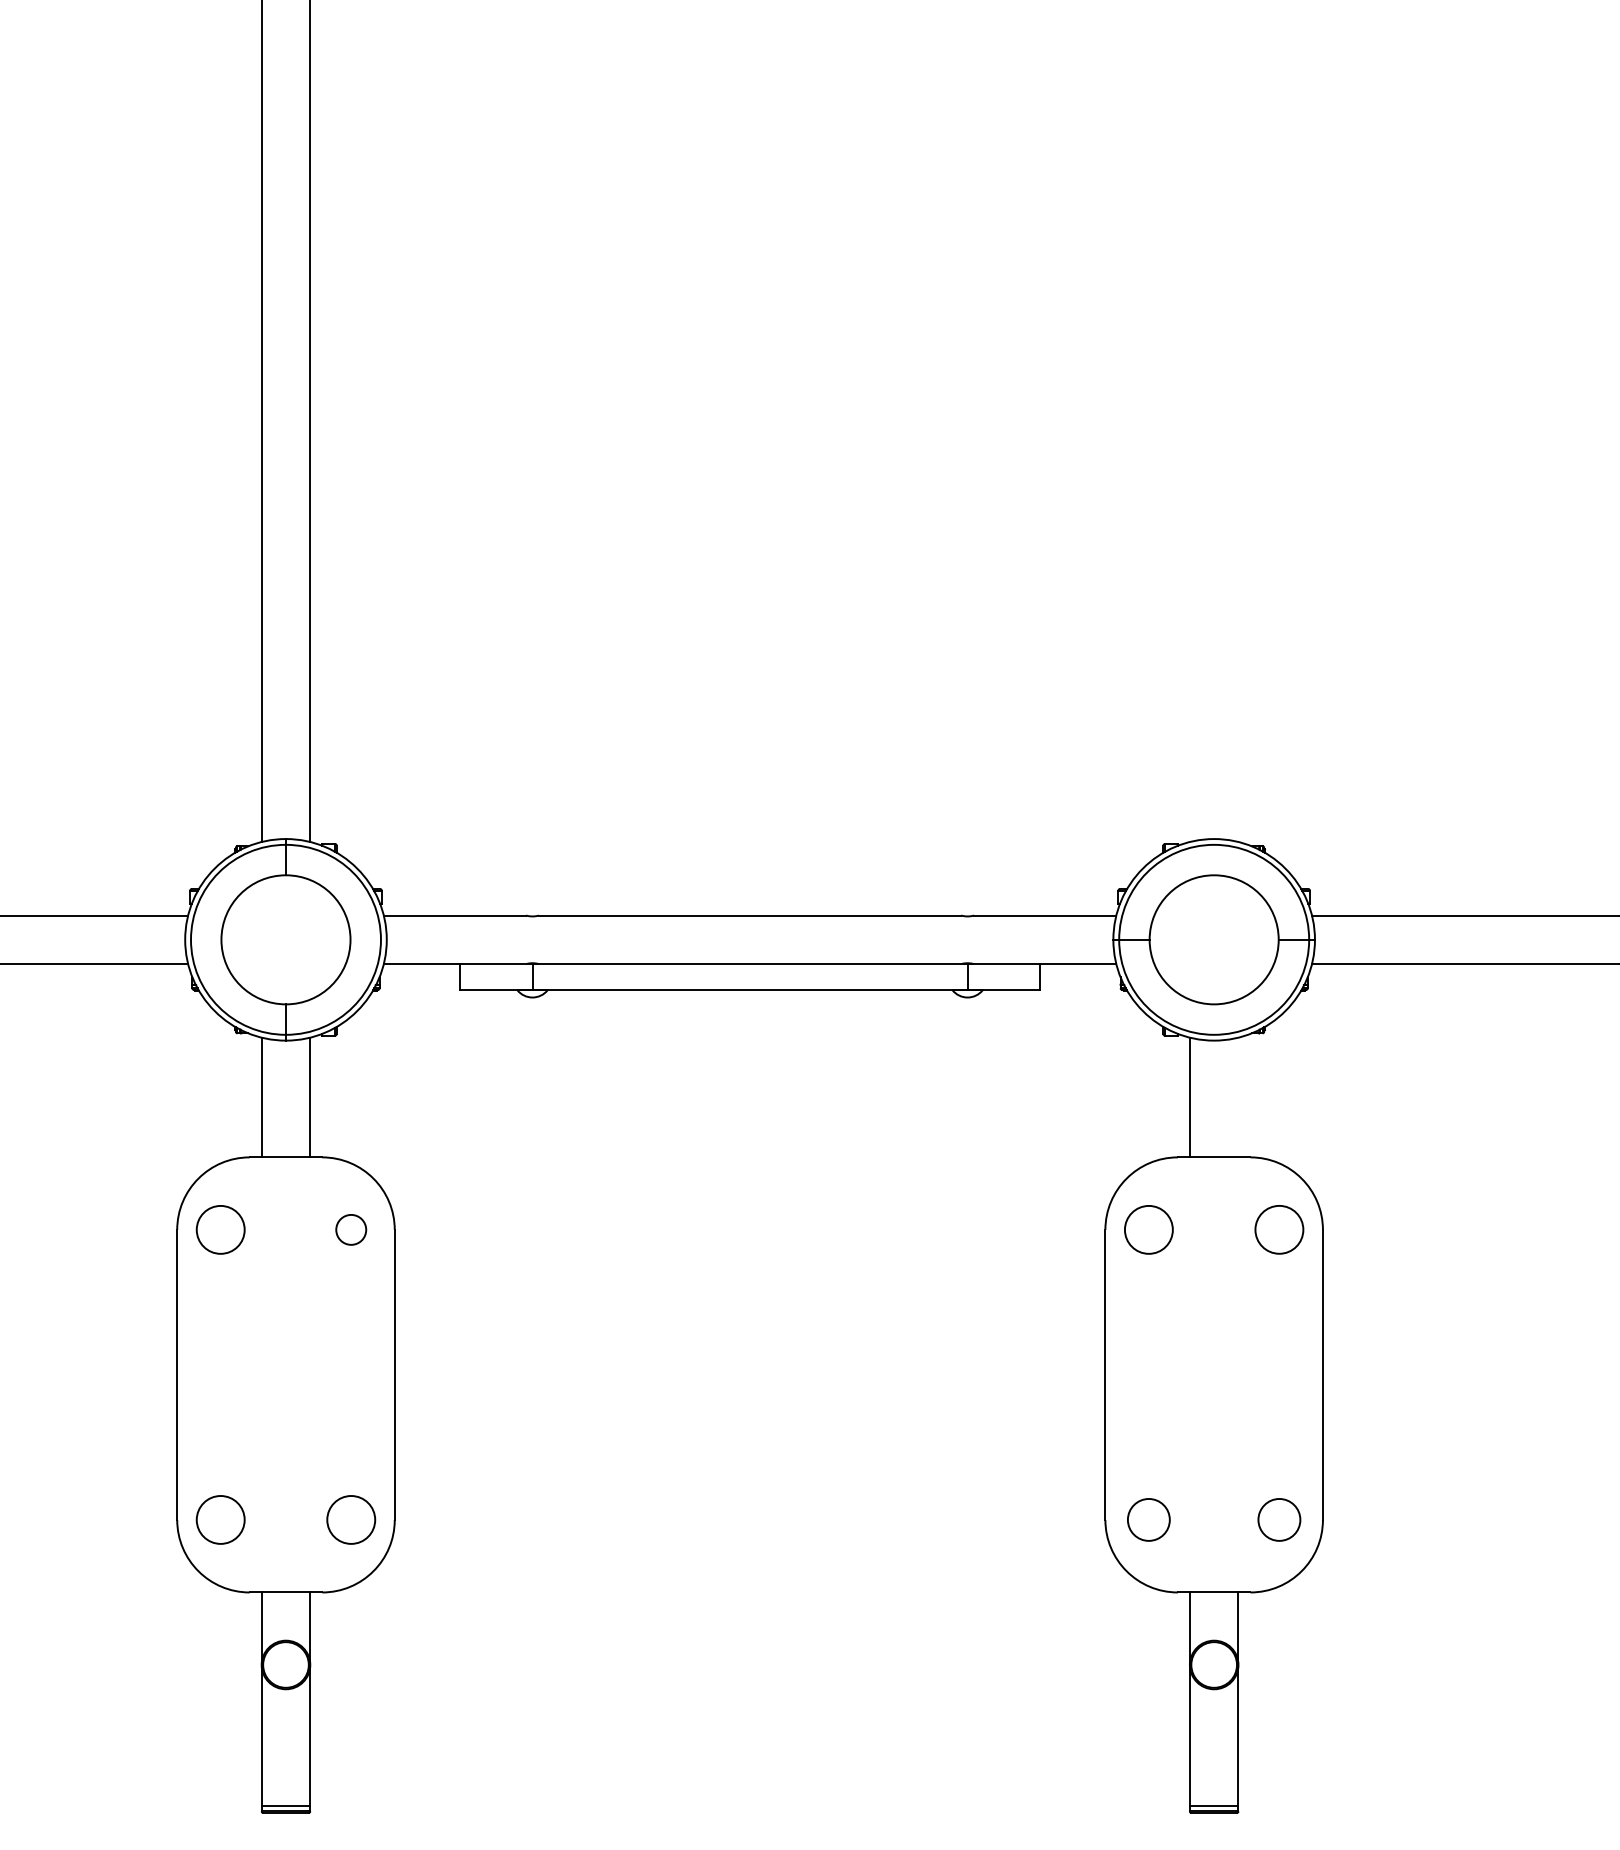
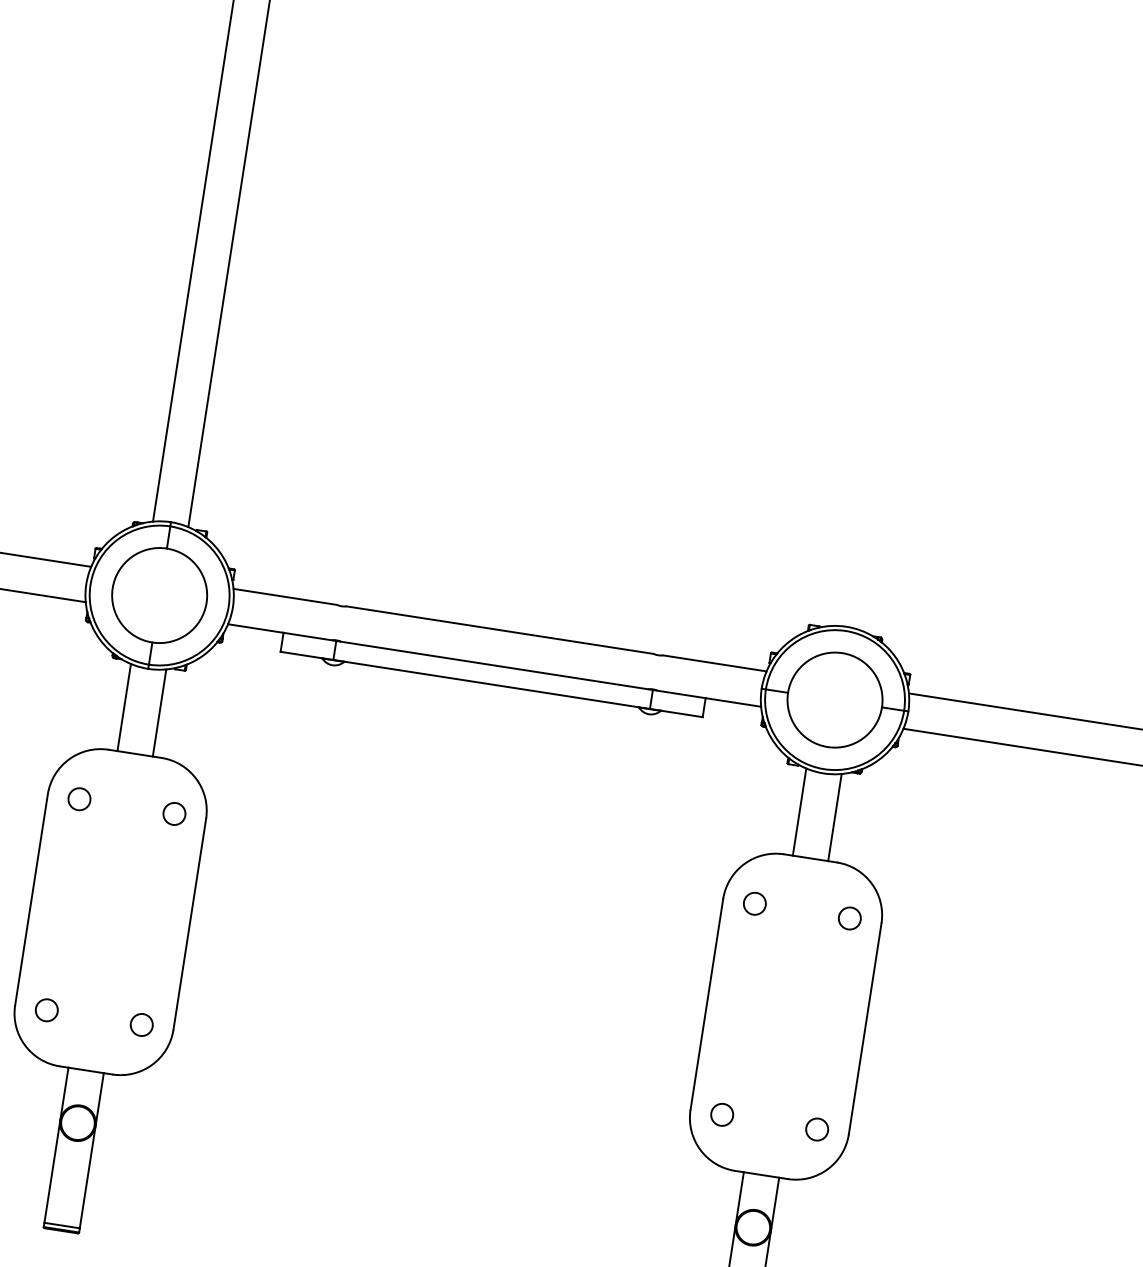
line: (1238, 1097) -> (834, 817), added
circle: (220, 1229) -> (79, 798), size x0.62
circle: (1148, 1229) -> (754, 903), size x0.62
circle: (1279, 1229) -> (849, 918), size x0.62
circle: (220, 1519) -> (46, 1009), size x0.62
circle: (351, 1519) -> (142, 1024), size x0.62
circle: (1148, 1519) -> (721, 1114), size x0.71
circle: (1279, 1519) -> (817, 1129), size x0.71

